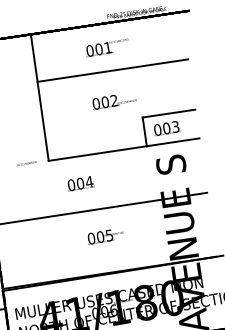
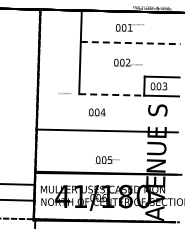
line: (112, 71) -> (130, 43), solid -> dashed
line: (98, 152) -> (112, 94), solid -> dashed
text: (105, 235) -> (107, 159), moved

